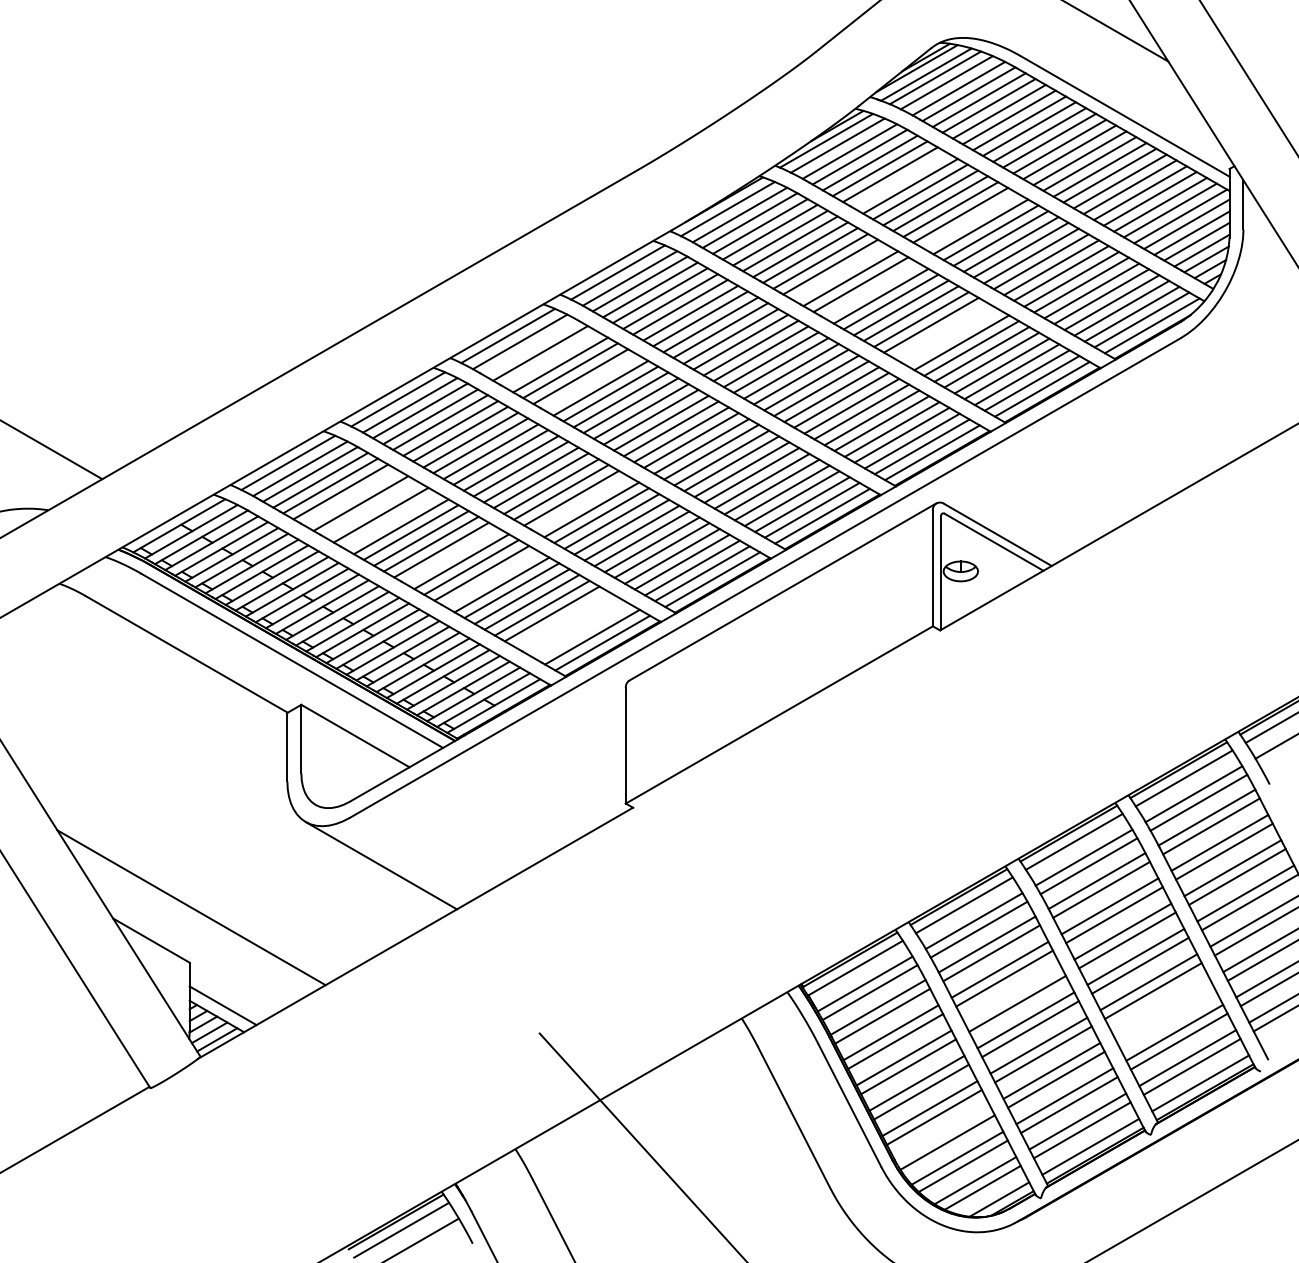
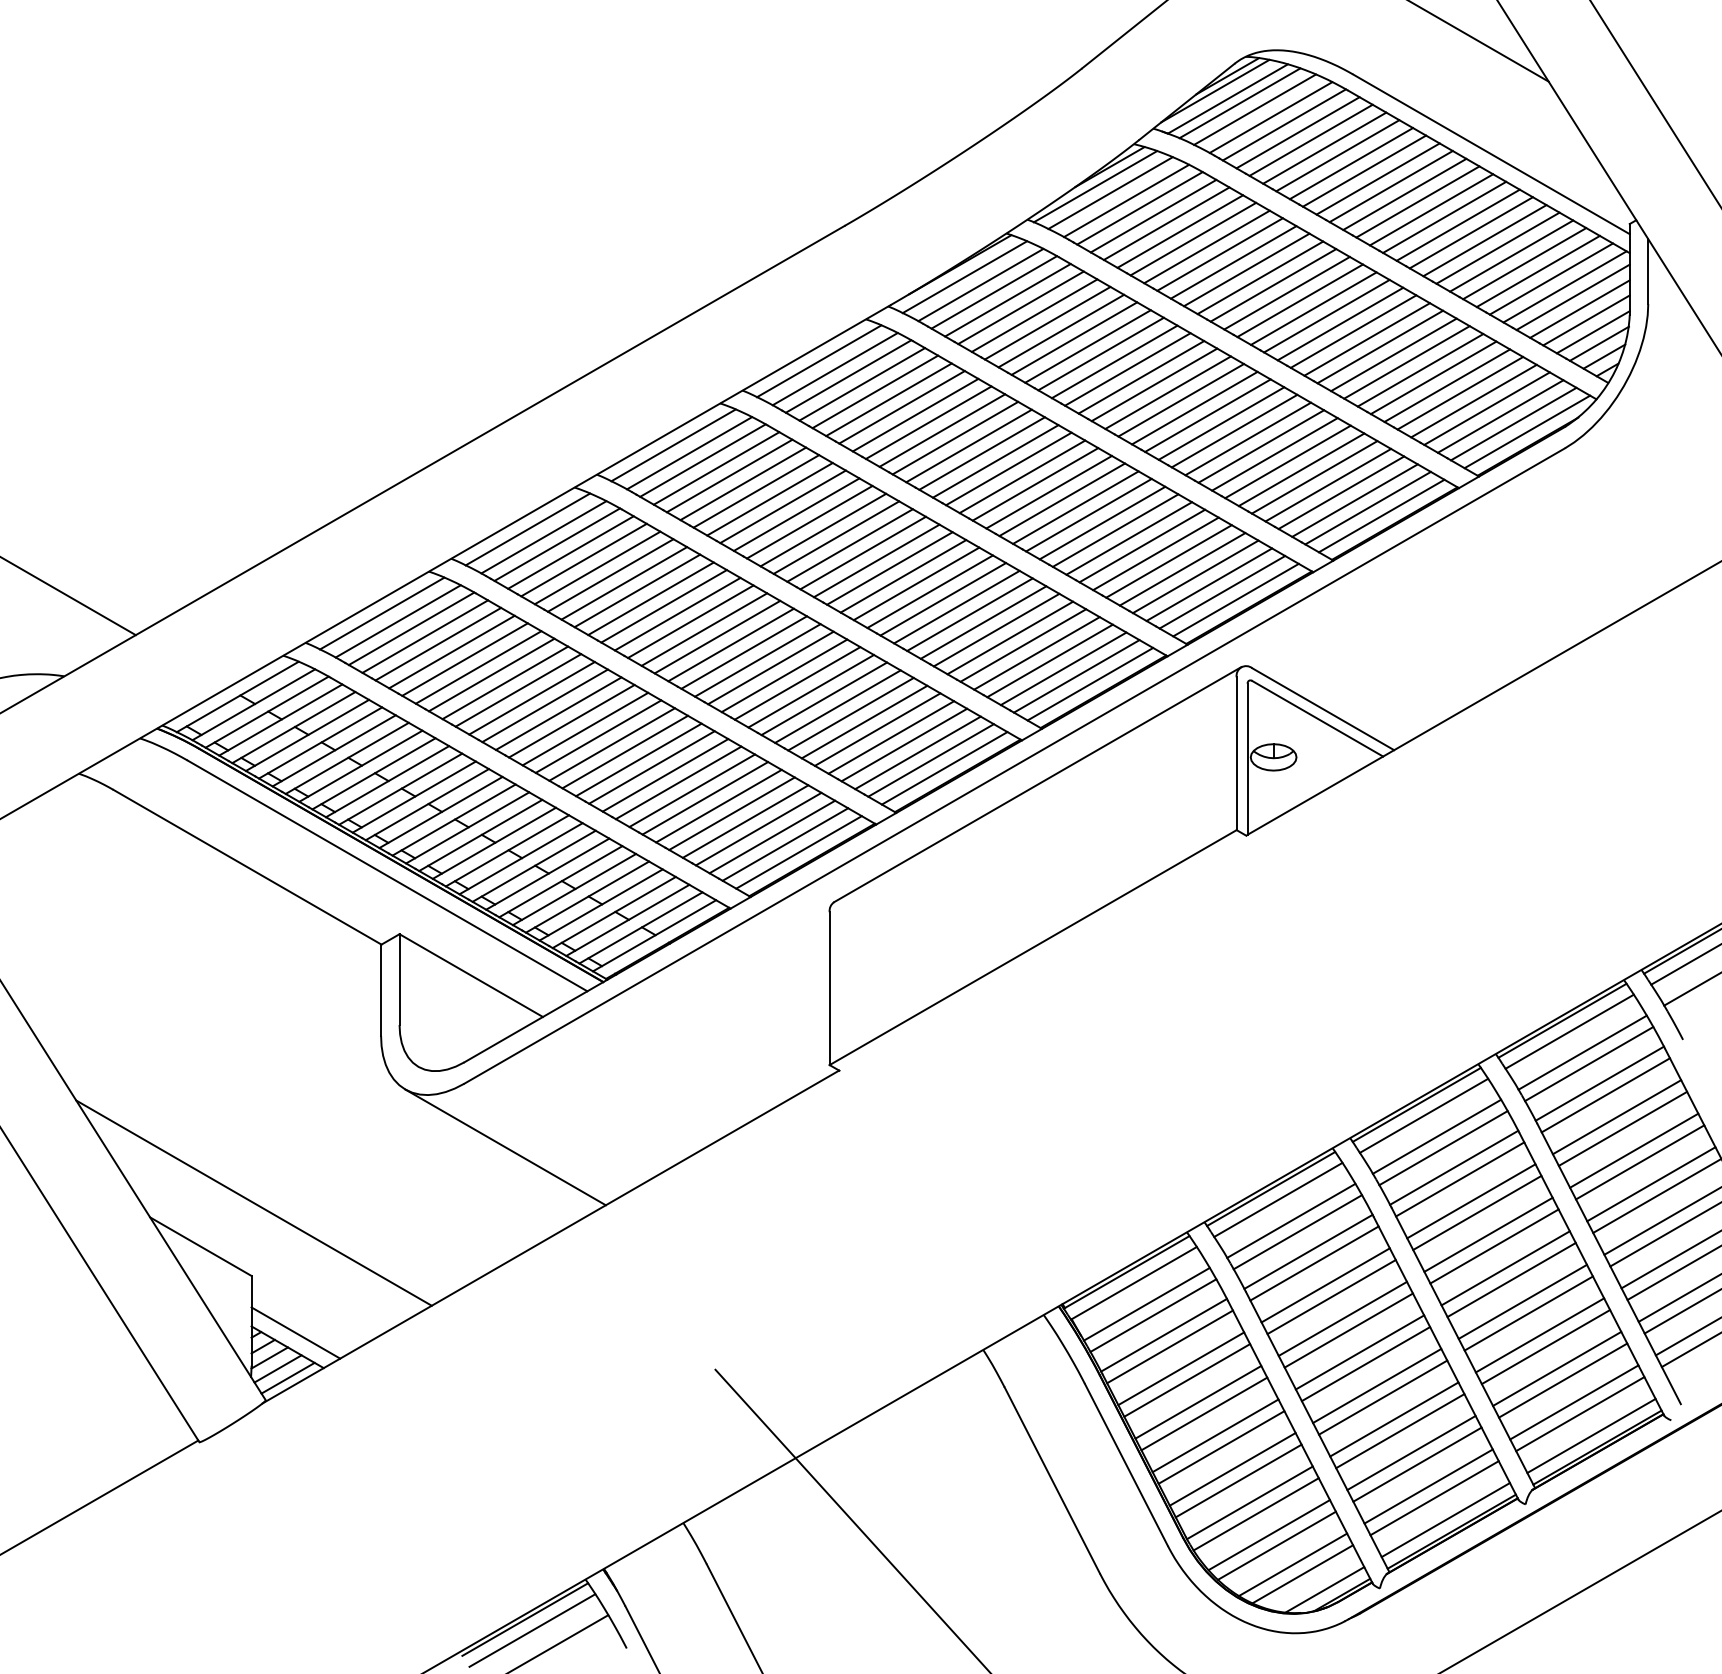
line: (900, 179) -> (1193, 238), added
line: (970, 220) -> (1286, 292), added
line: (840, 272) -> (1114, 361), added
line: (870, 290) -> (1154, 384), added
line: (941, 330) -> (1248, 438), added
line: (951, 336) -> (1261, 446), added
line: (529, 347) -> (702, 460), added
line: (550, 358) -> (729, 475), added
line: (590, 382) -> (782, 506), added
line: (350, 497) -> (464, 659), added
line: (581, 503) -> (770, 667), added
line: (370, 508) -> (491, 674), added
line: (391, 520) -> (518, 690), added
line: (451, 555) -> (598, 736), added
line: (491, 579) -> (651, 767), added
line: (562, 619) -> (745, 821), added
line: (572, 625) -> (758, 828), added
line: (582, 631) -> (772, 836), added
line: (1012, 994) -> (1342, 1318), added
line: (1161, 1007) -> (1539, 1335), added
line: (1165, 1016) -> (1545, 1347), added
line: (942, 1133) -> (1249, 1502), added

